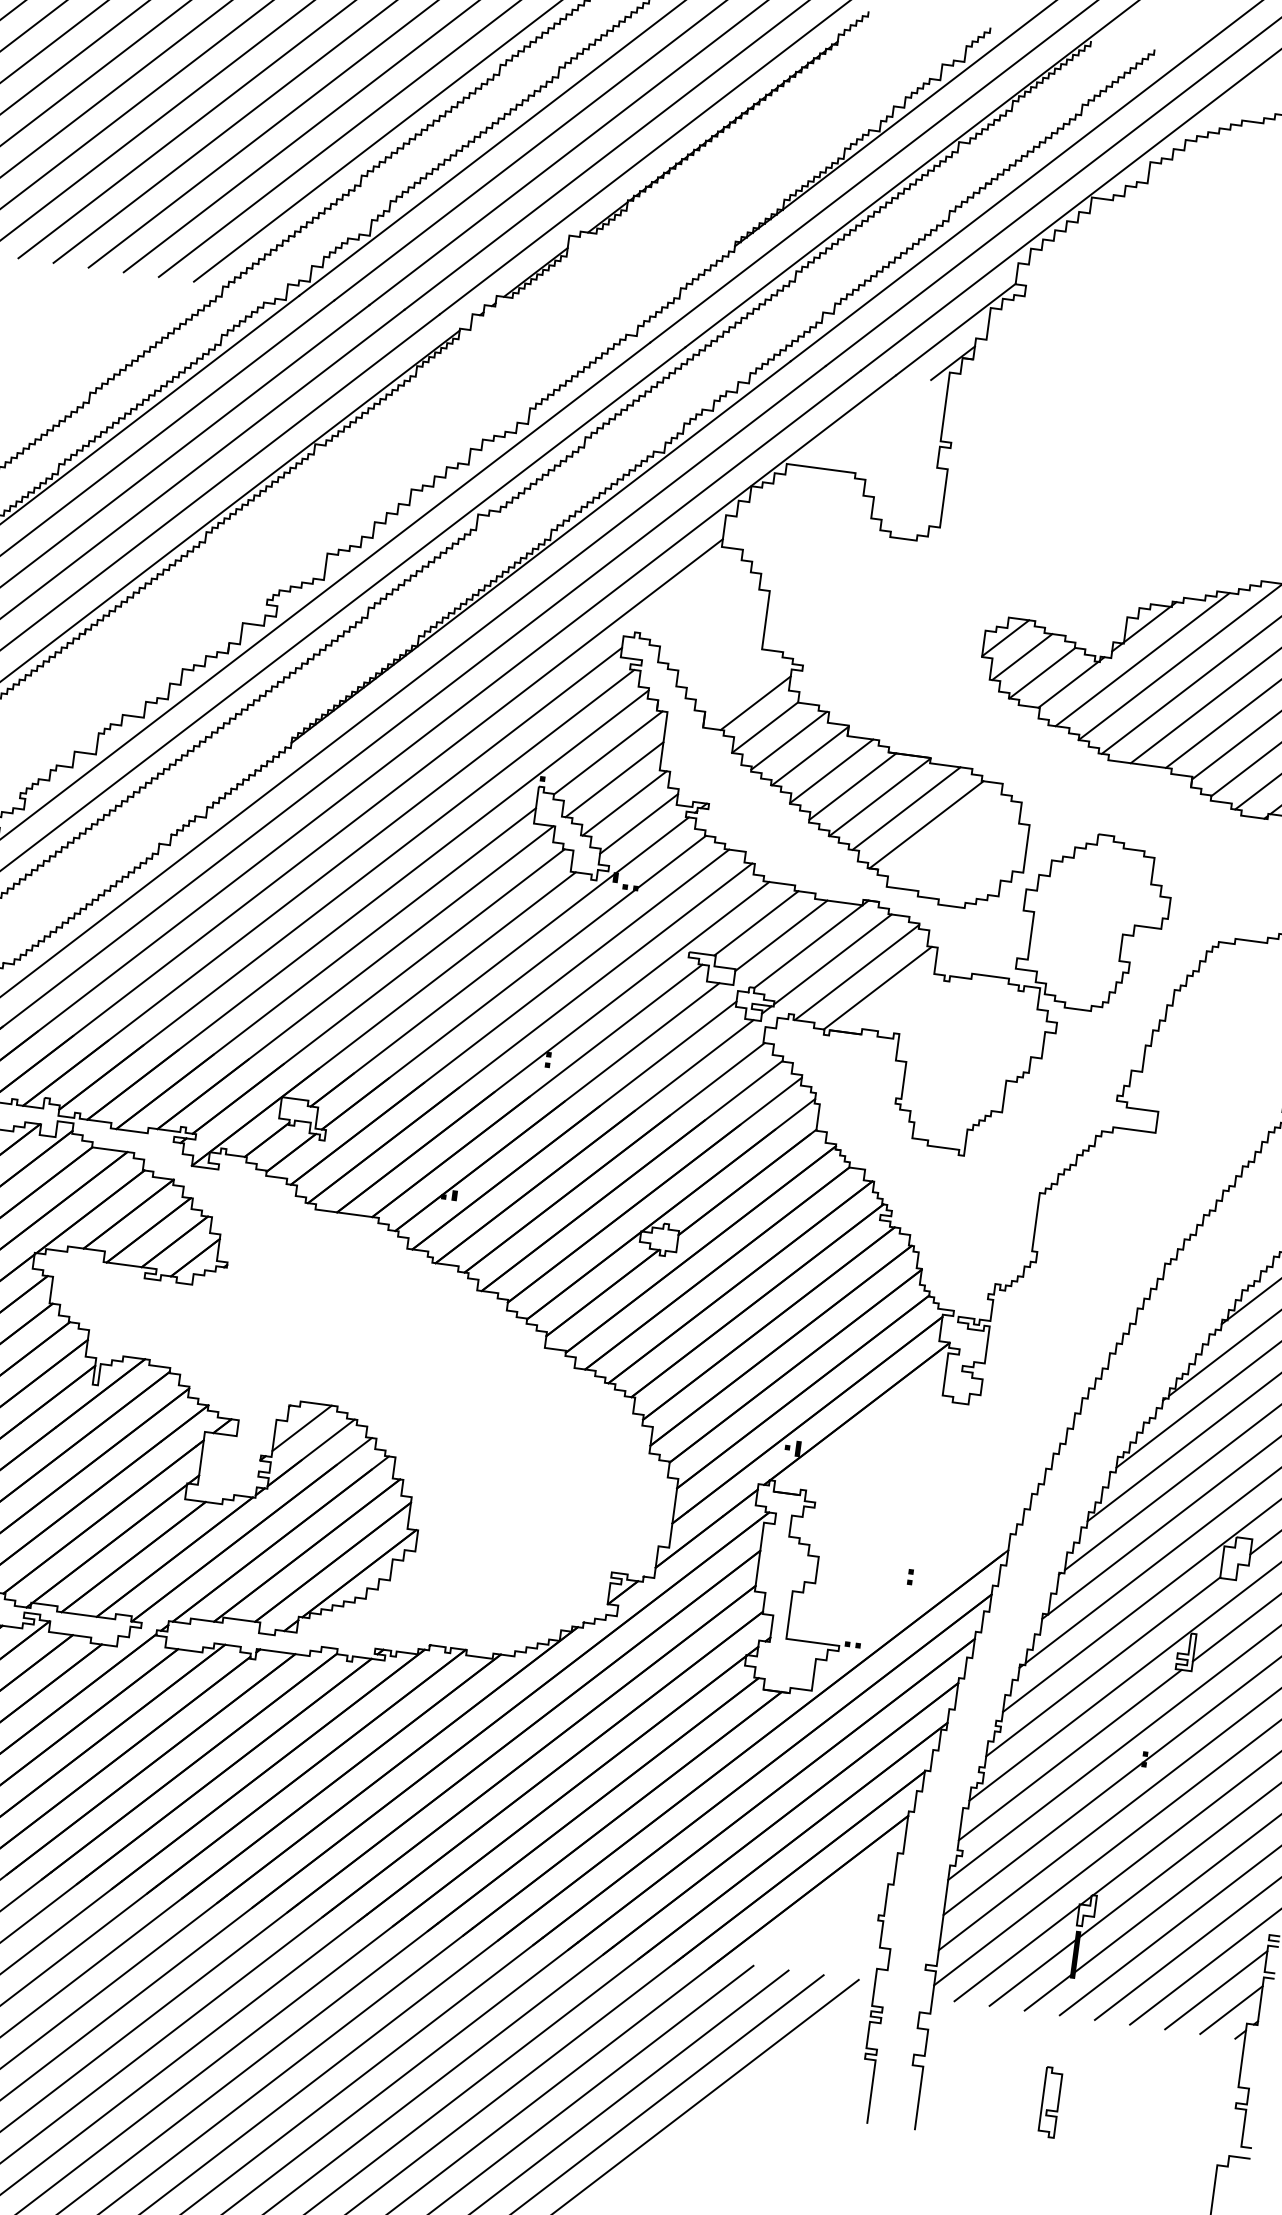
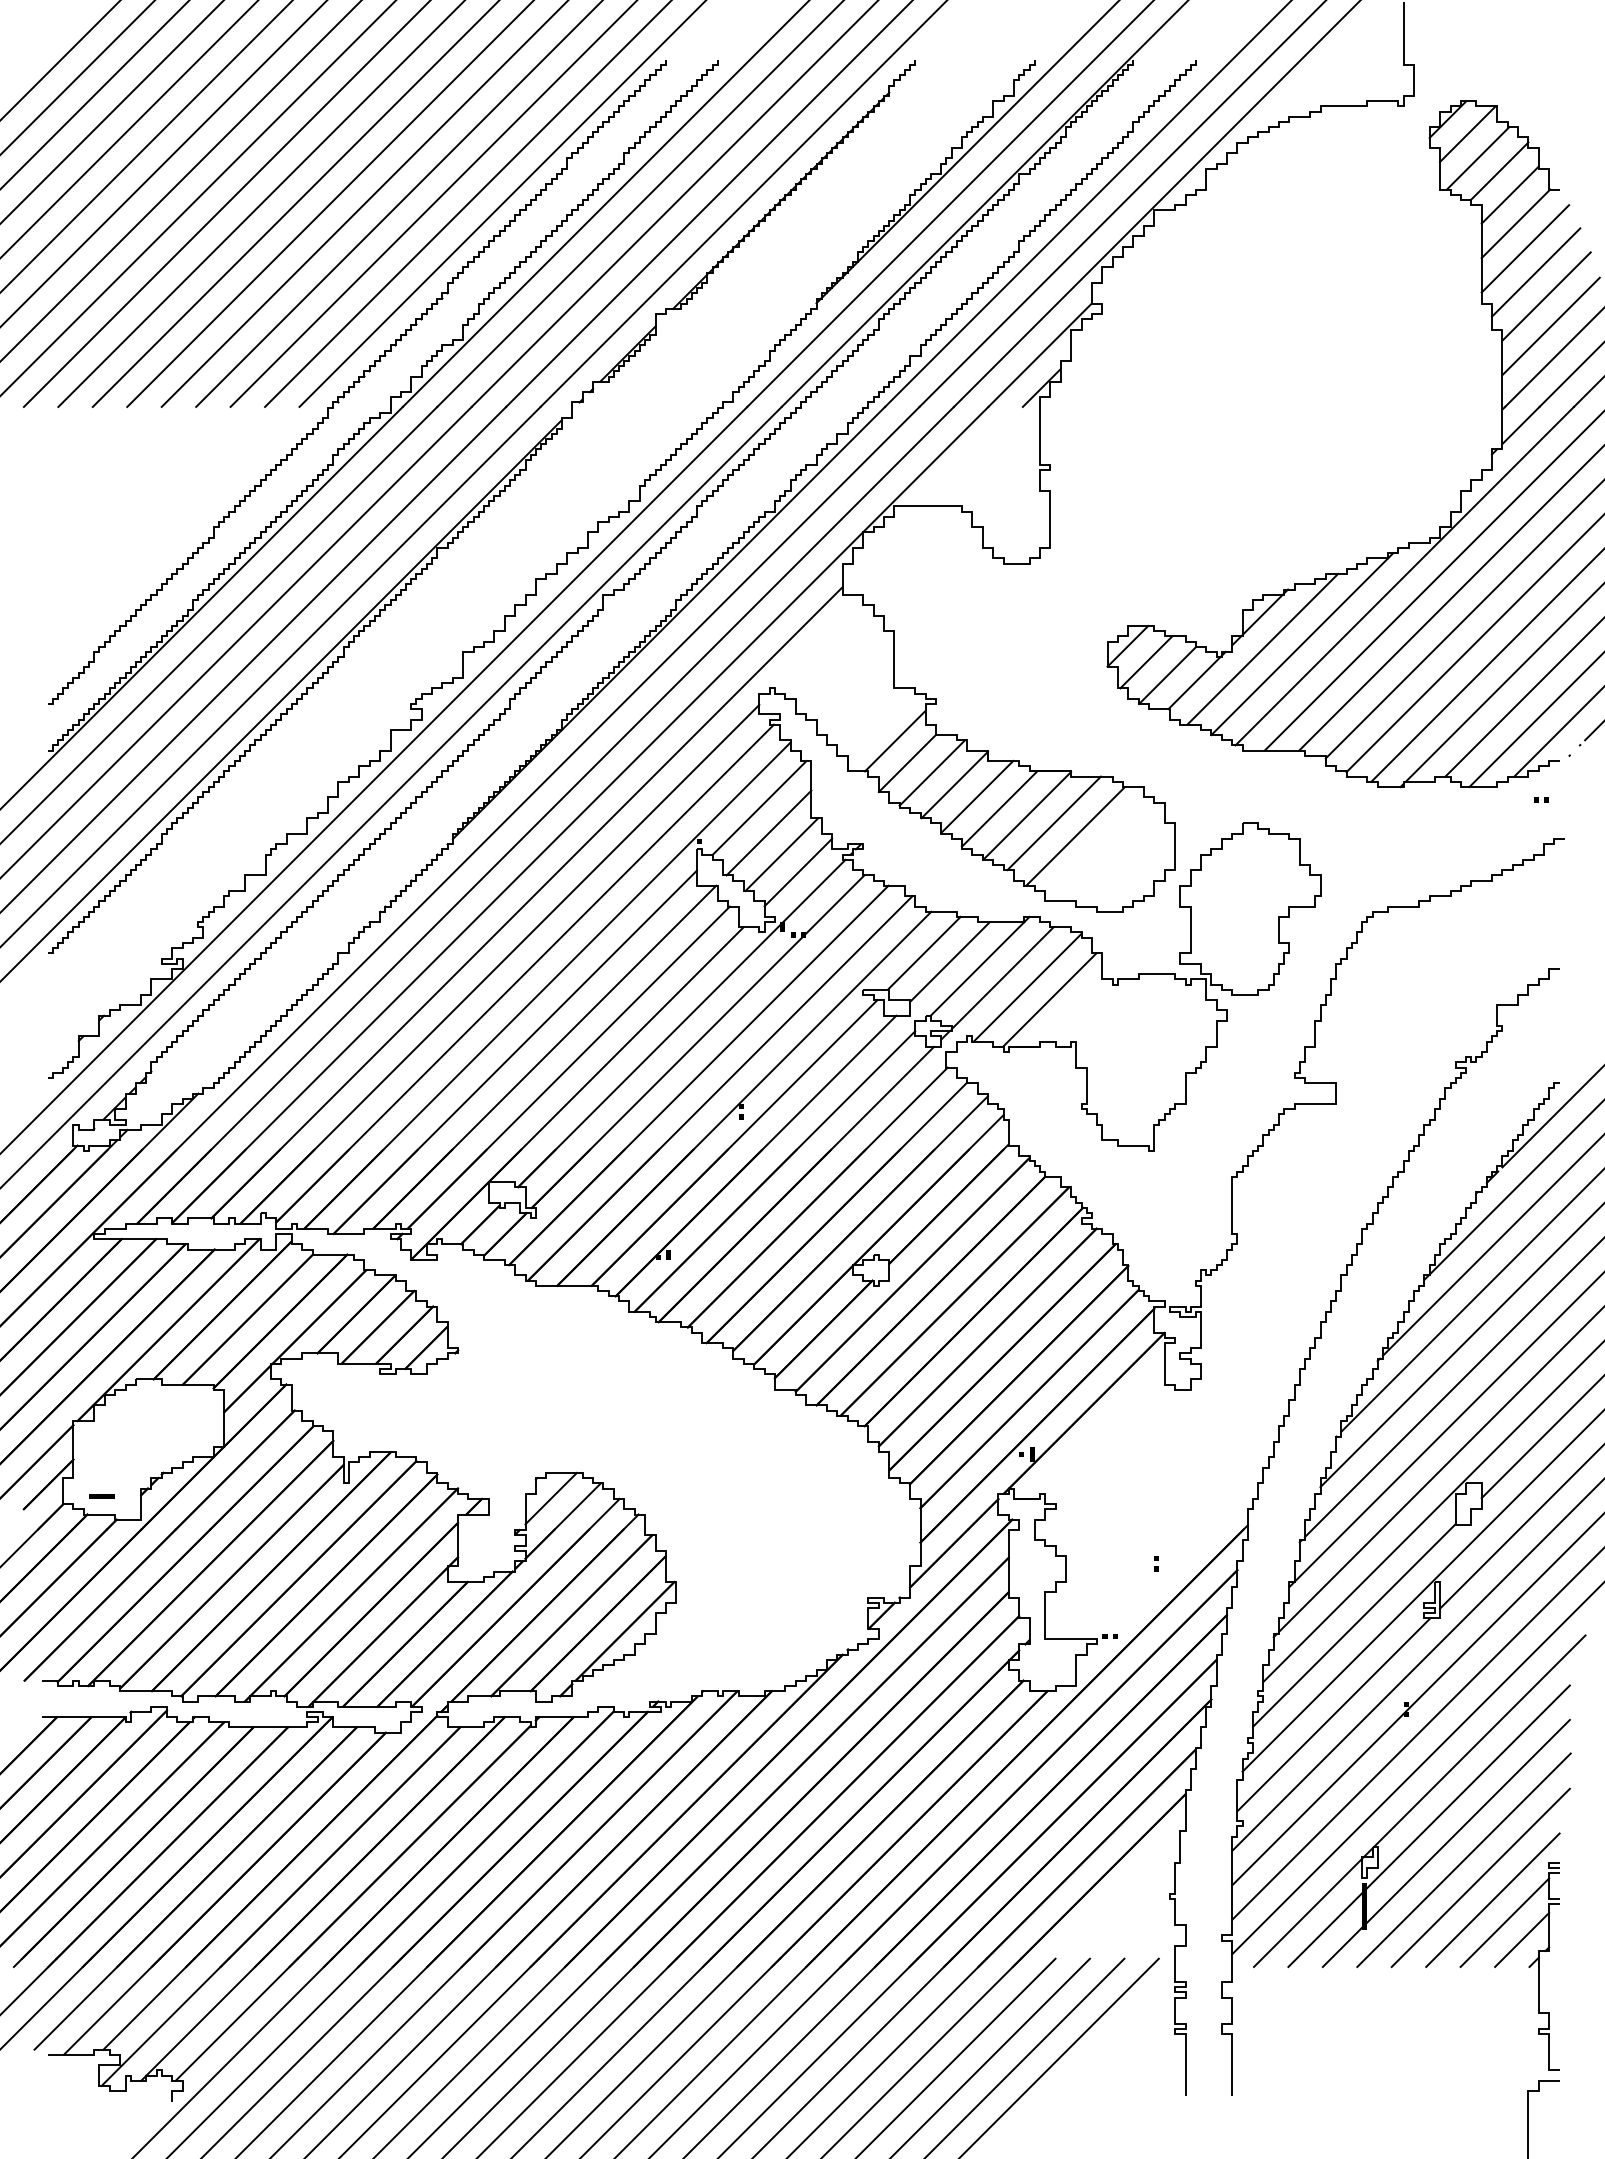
part: (1050, 2101) -> (1359, 2051), removed

